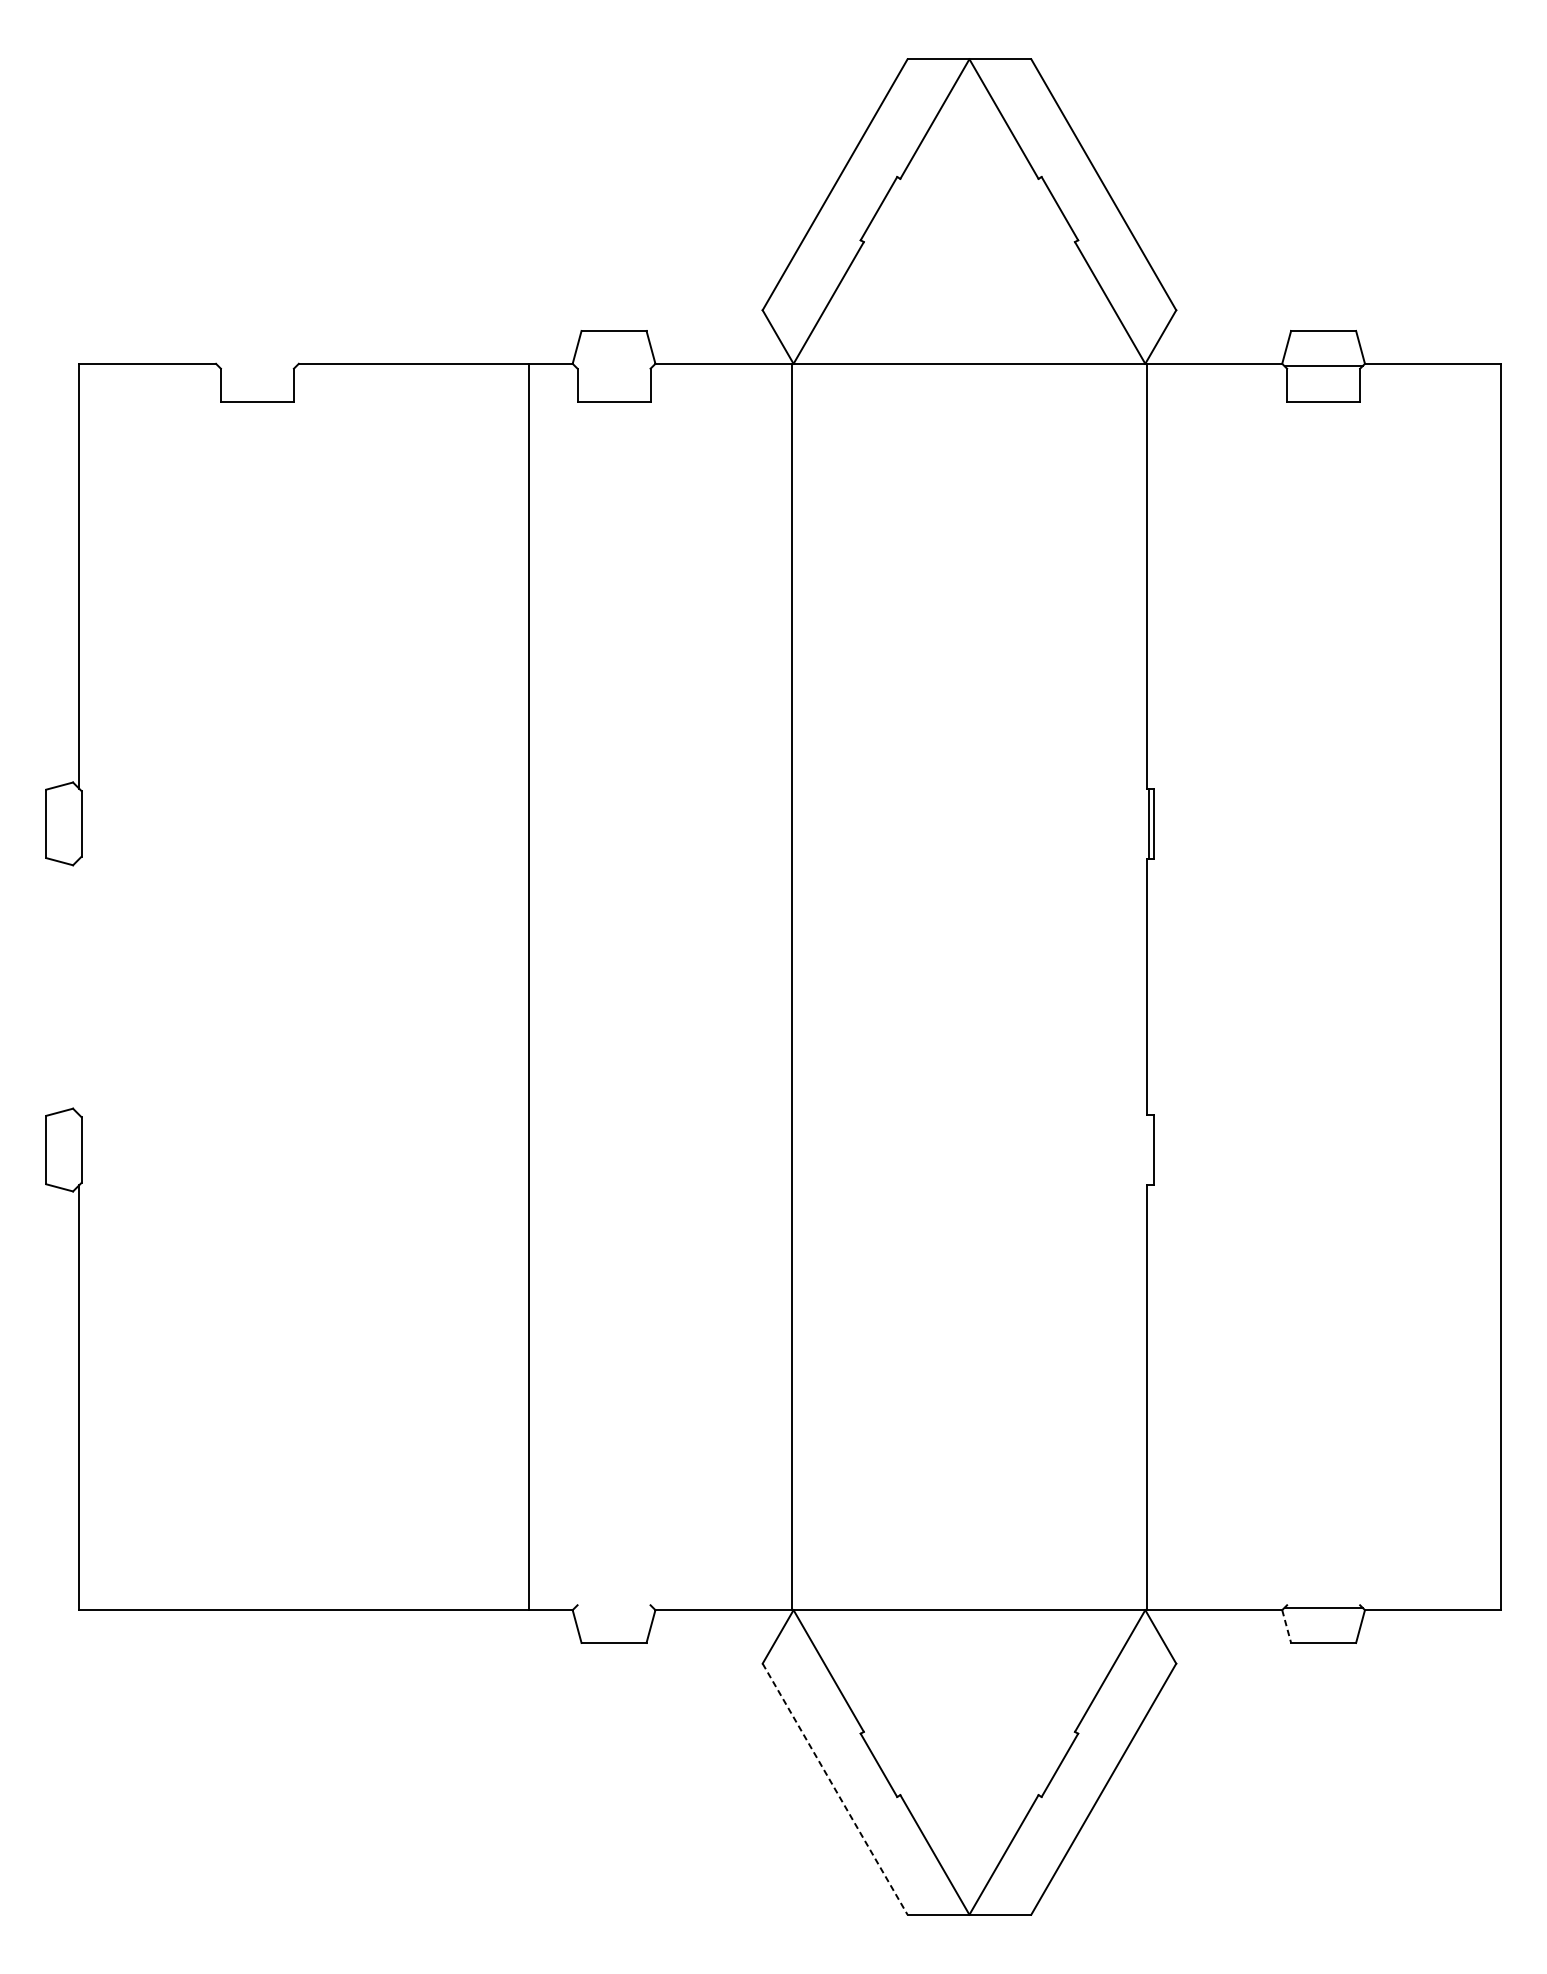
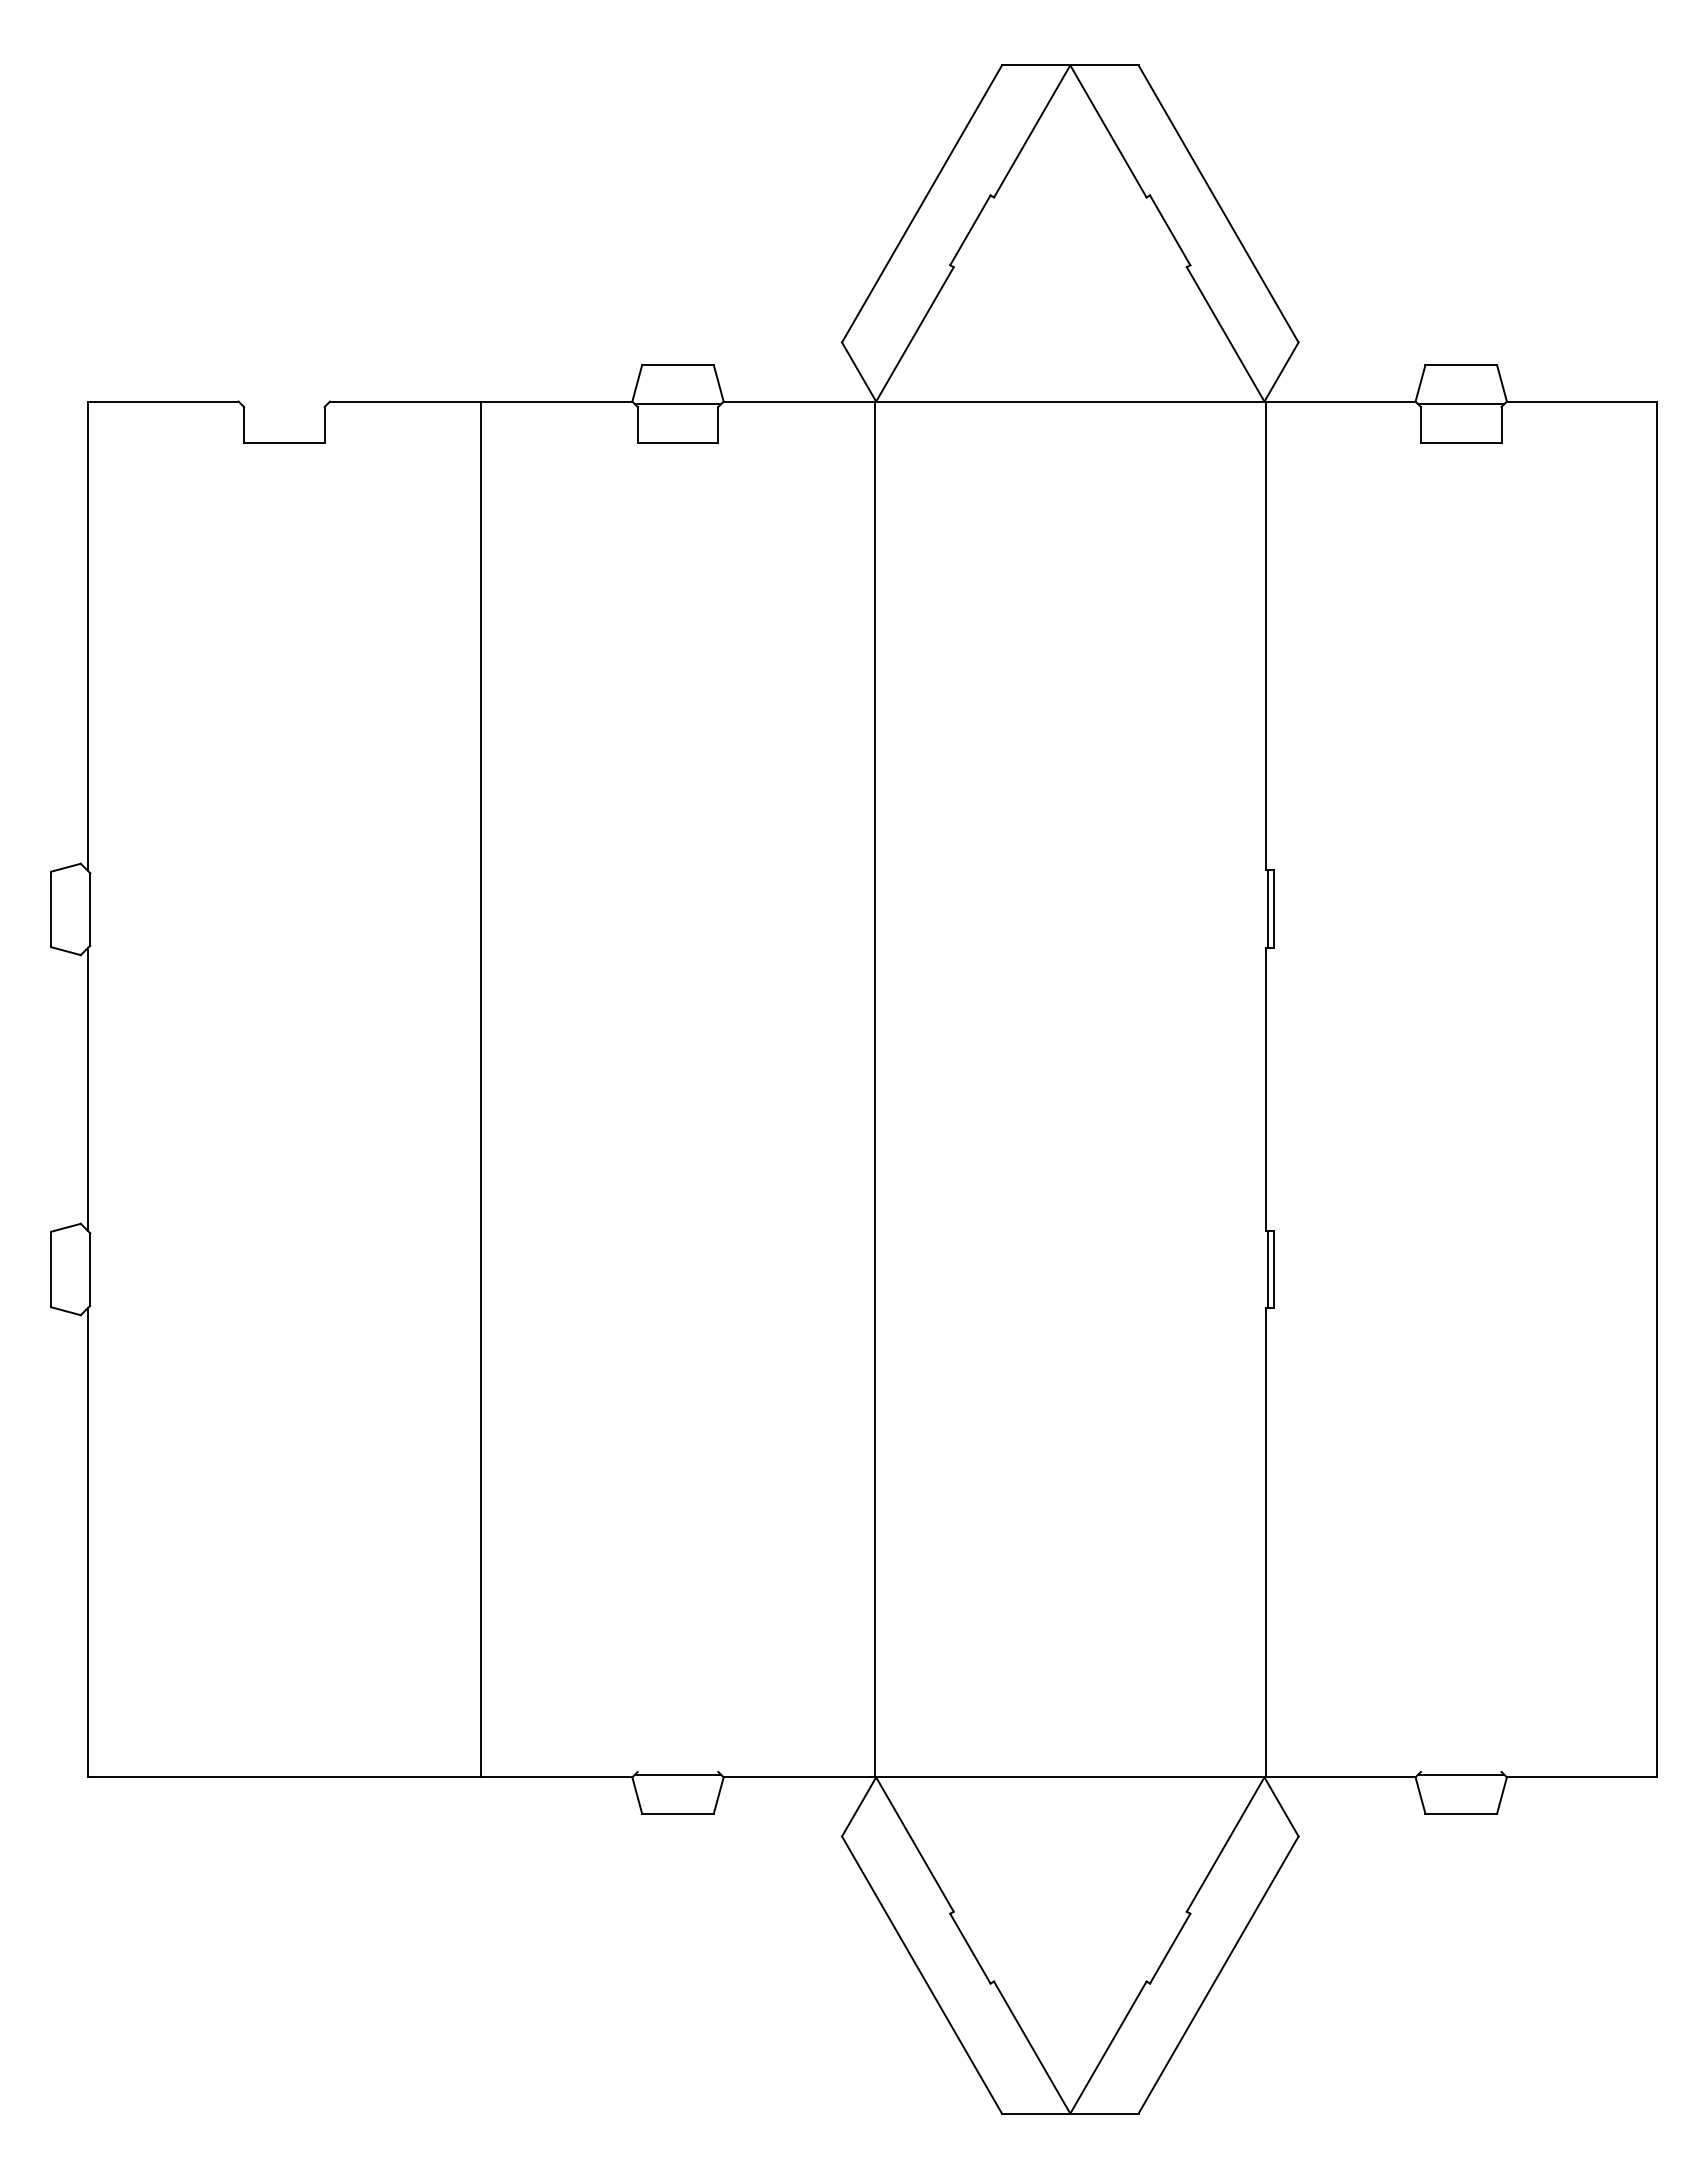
line: (613, 366) -> (677, 404), added
line: (79, 987) -> (87, 1089), added
line: (529, 987) -> (481, 1089), moved
line: (1148, 1150) -> (1268, 1269), added
line: (613, 1607) -> (677, 1774), added
line: (1286, 1626) -> (1420, 1795), dashed -> solid
line: (835, 1789) -> (922, 1975), dashed -> solid

